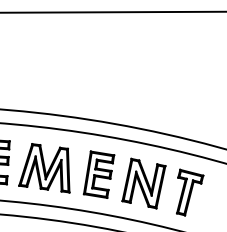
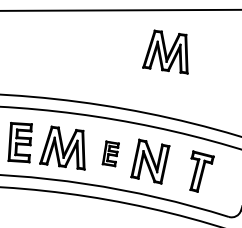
part: (161, 58) -> (165, 51), added
part: (98, 174) -> (110, 153), size x0.6
part: (189, 192) -> (201, 171), moved

